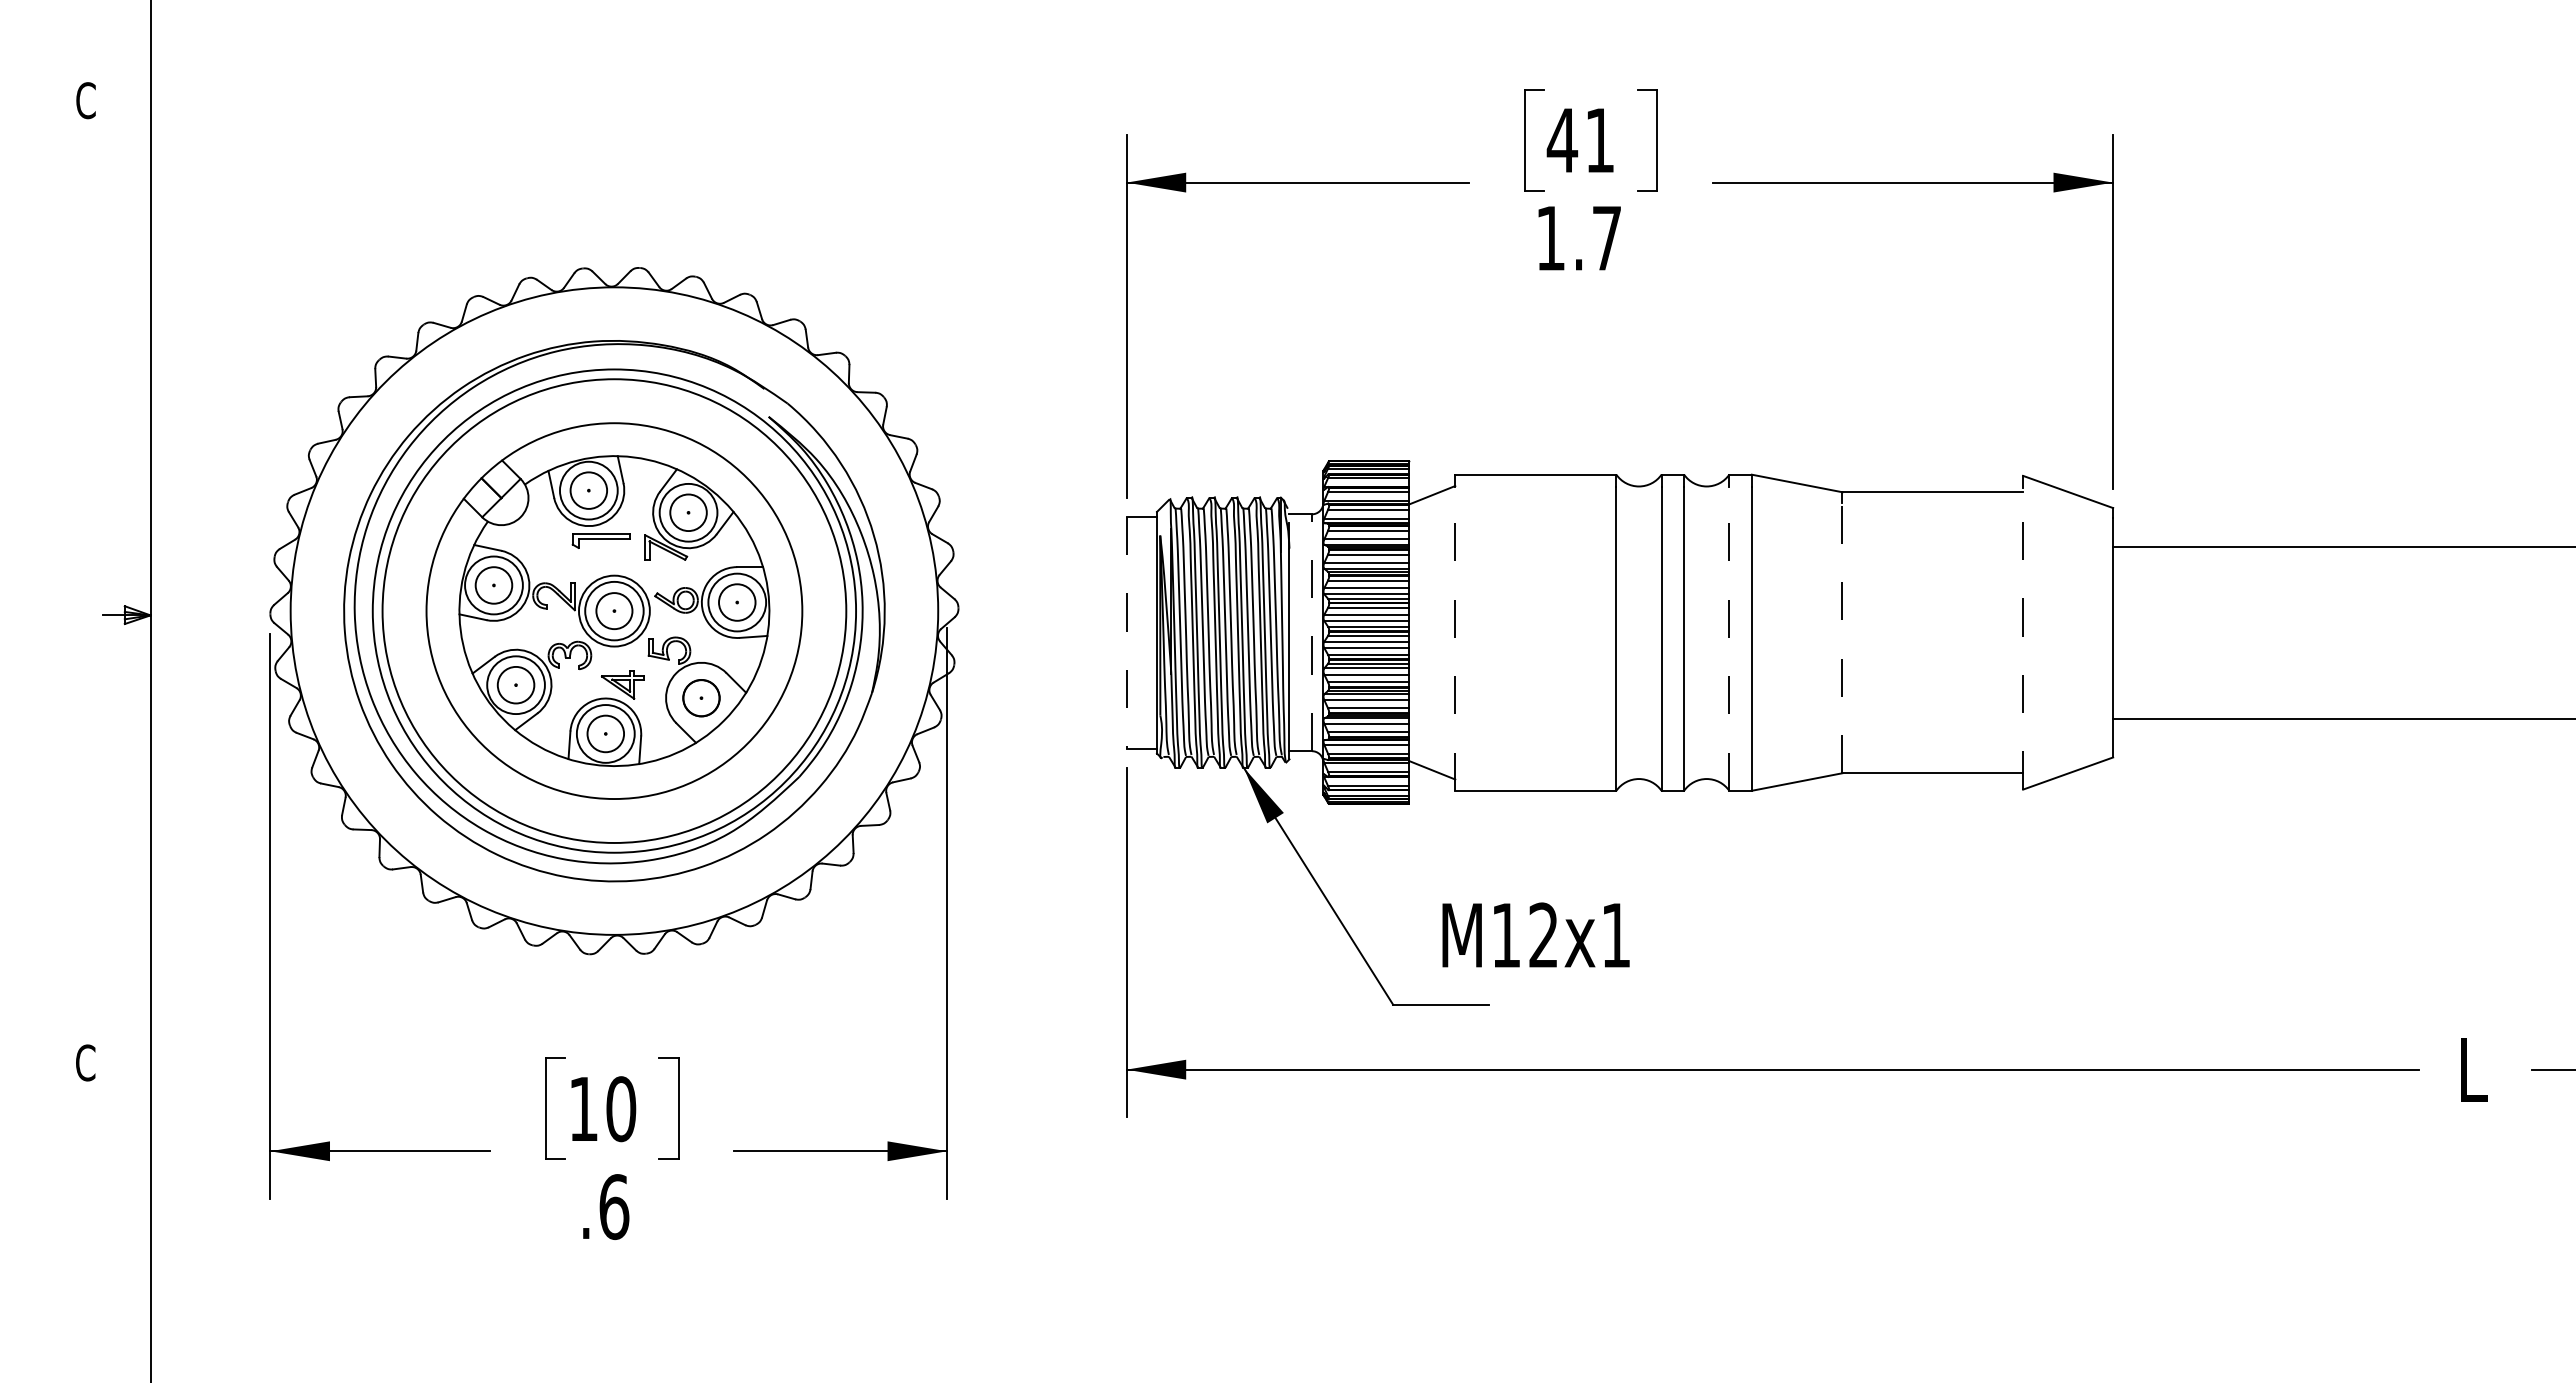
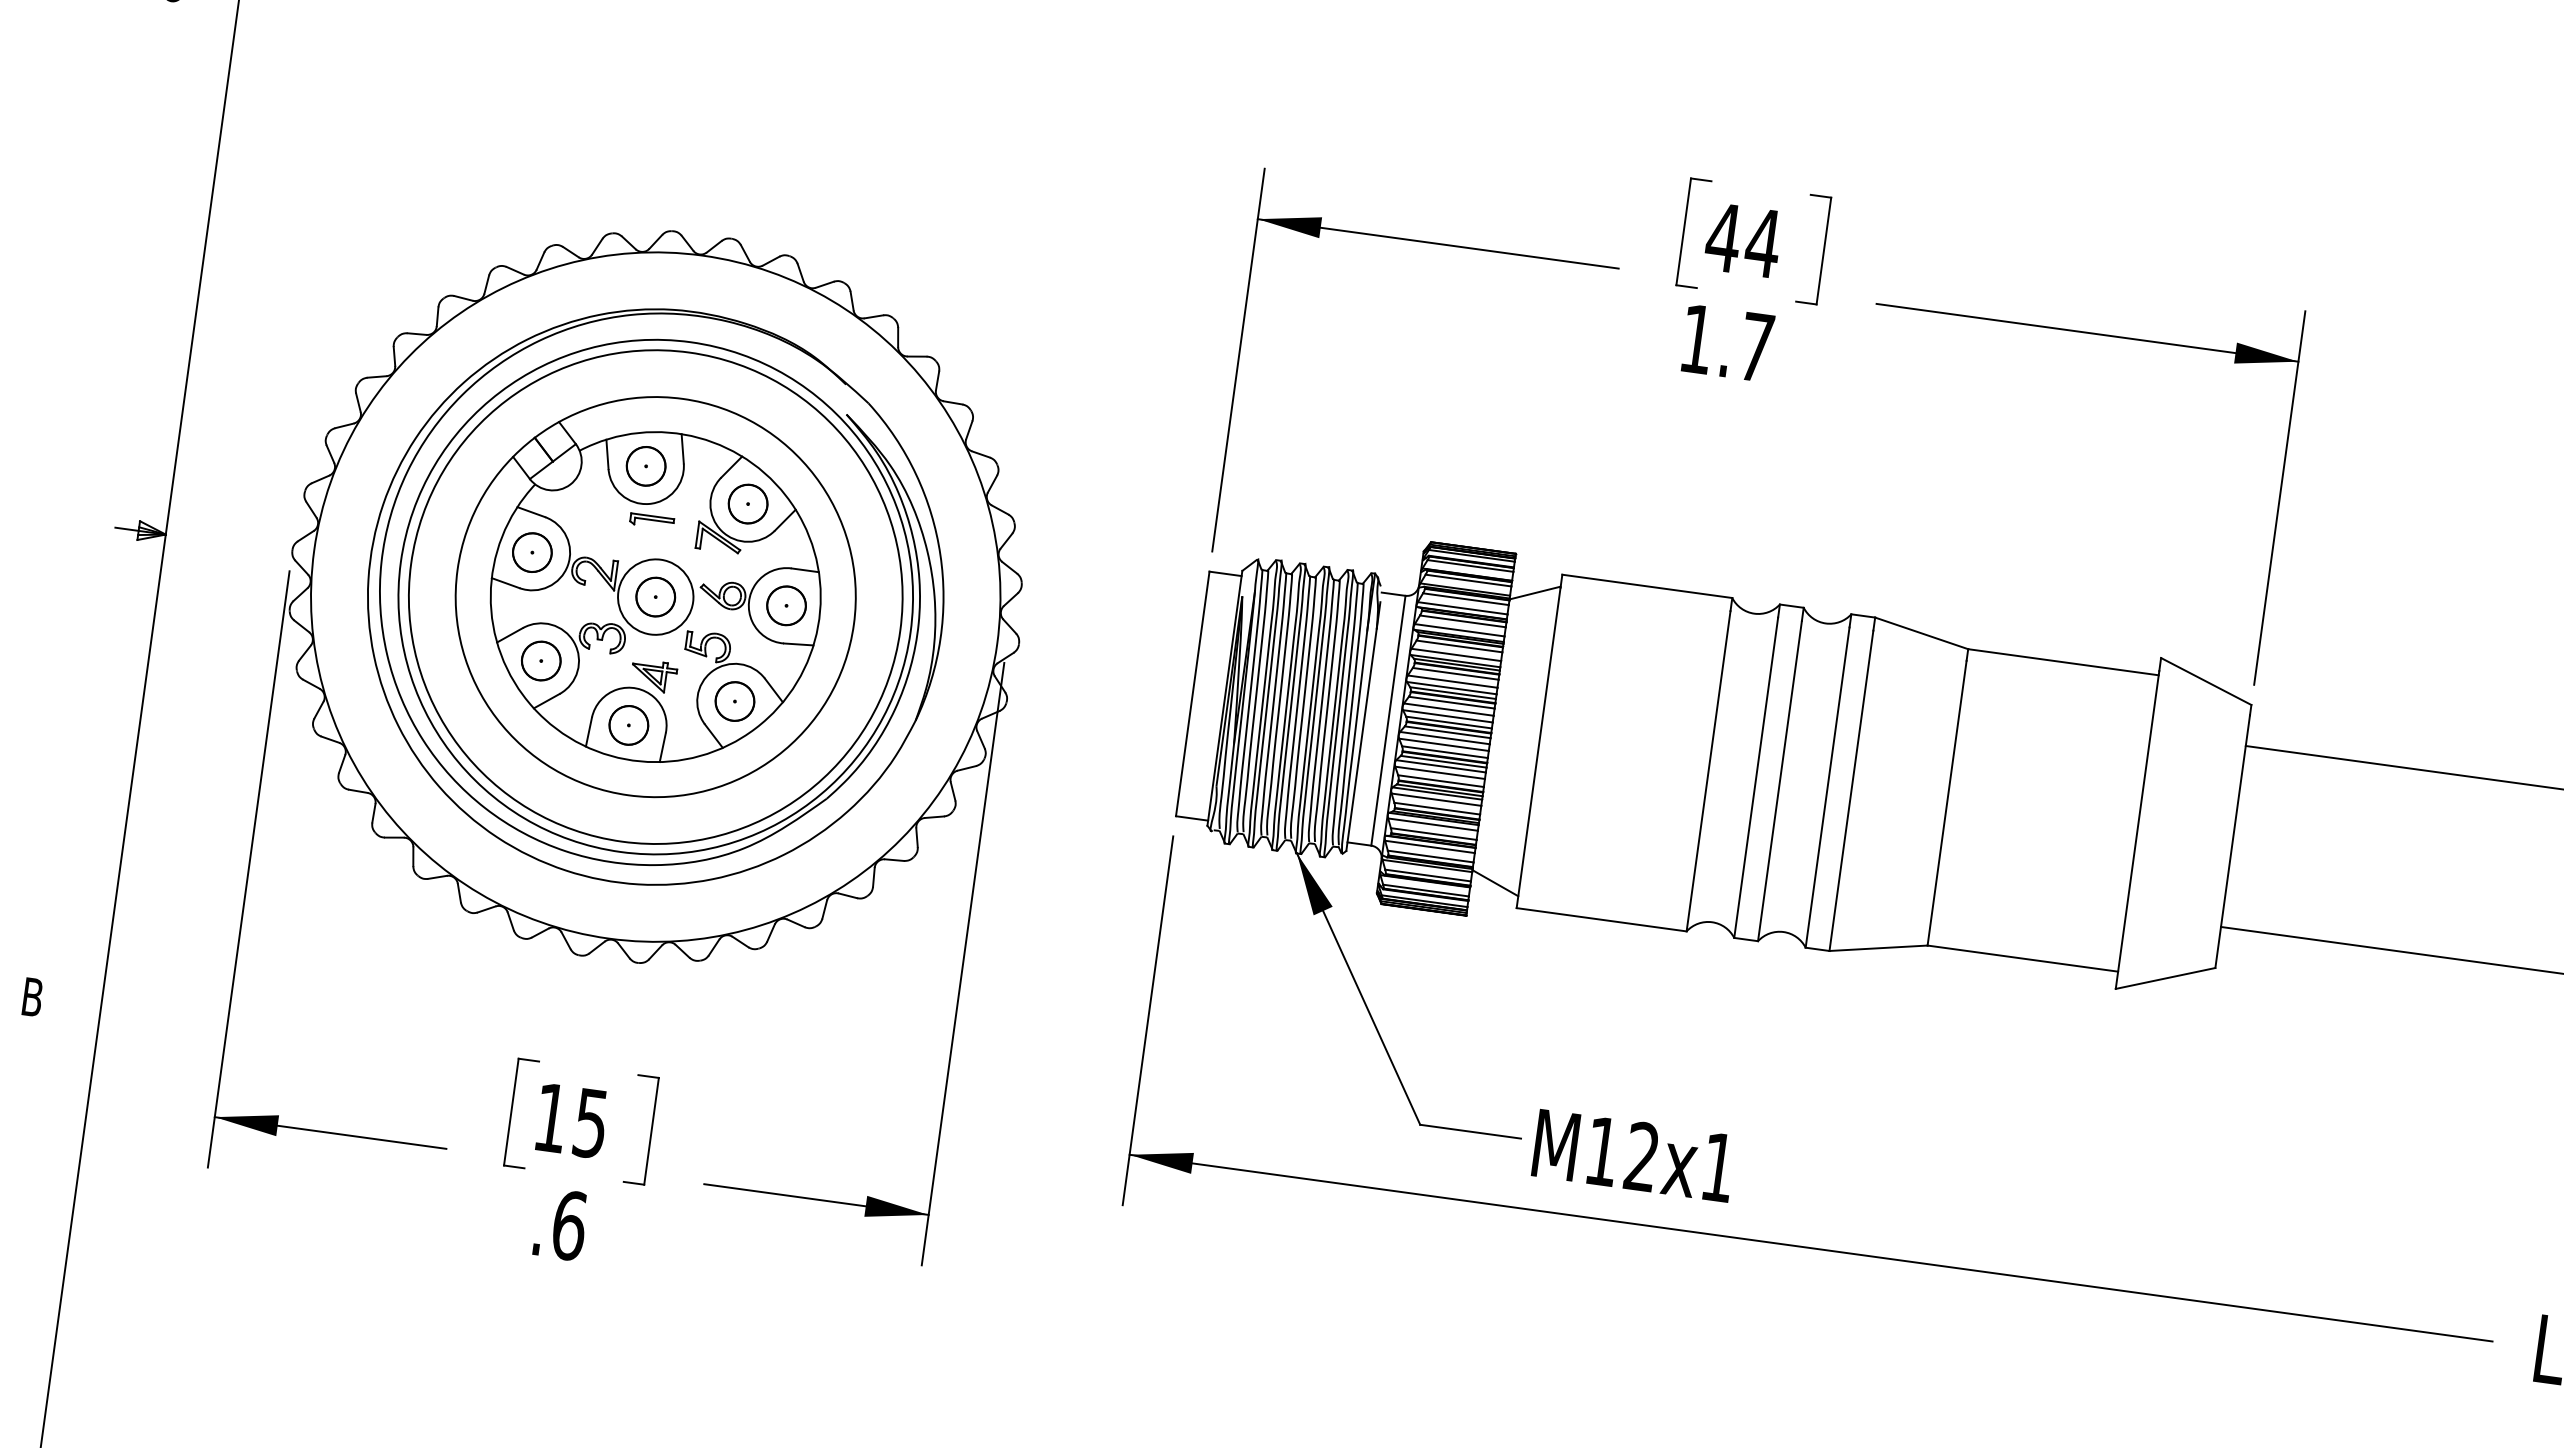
text: (1599, 140) -> (1762, 243), 41 -> 44
circle: (588, 490) -> (645, 466), size x0.62
circle: (688, 512) -> (748, 503), size x0.62
part: (601, 541) -> (652, 521), size x0.71
circle: (493, 585) -> (531, 552), size x0.62
circle: (737, 602) -> (786, 605), size x0.62
circle: (614, 610) -> (655, 596), size x0.62
line: (1126, 632) -> (1192, 693), dashed -> solid
line: (1312, 632) -> (1388, 720), dashed -> solid
line: (1455, 638) -> (1538, 747), dashed -> solid
line: (1729, 638) -> (1827, 787), dashed -> solid
line: (1842, 638) -> (1947, 803), dashed -> solid
line: (2023, 638) -> (2138, 829), dashed -> solid
circle: (516, 685) -> (541, 661), size x0.62
circle: (605, 733) -> (628, 724), size x0.62
text: (1535, 934) -> (1633, 1154), moved
text: (85, 1062) -> (32, 996), C -> B
text: (621, 1109) -> (591, 1123), 10 -> 15

